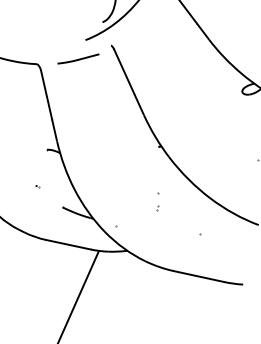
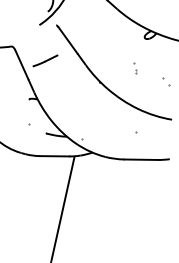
line: (78, 58) -> (45, 60), moved
part: (157, 202) -> (135, 68), moved

